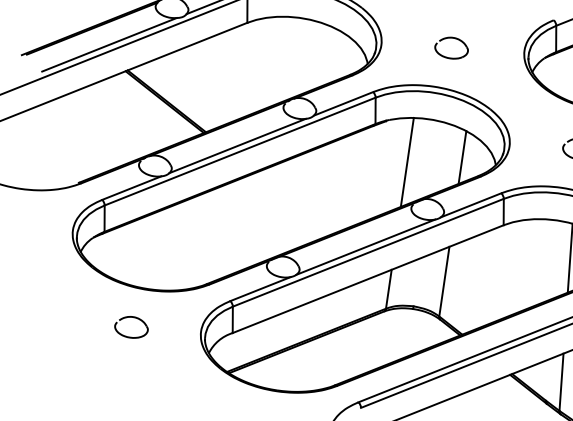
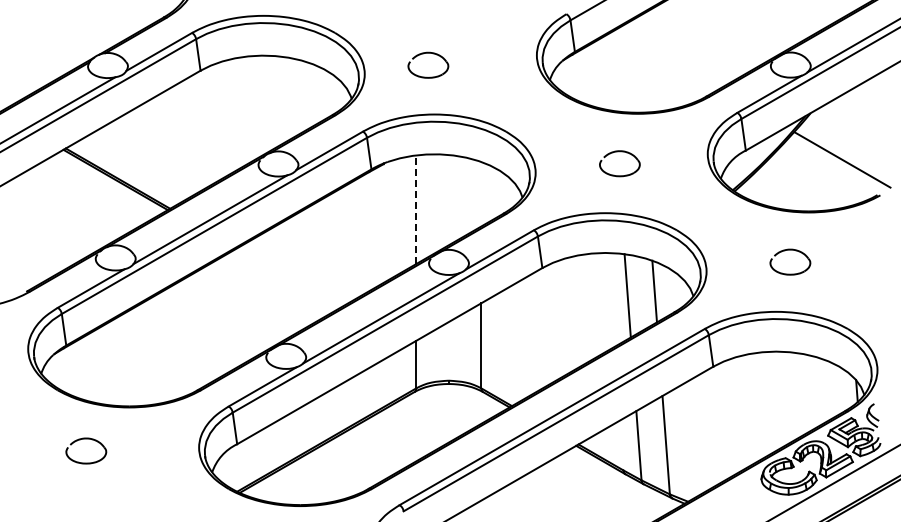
part: (453, 38) -> (428, 53), moved
line: (462, 156) -> (481, 193), removed
line: (407, 162) -> (416, 209), solid -> dashed
part: (133, 317) -> (86, 439), moved

